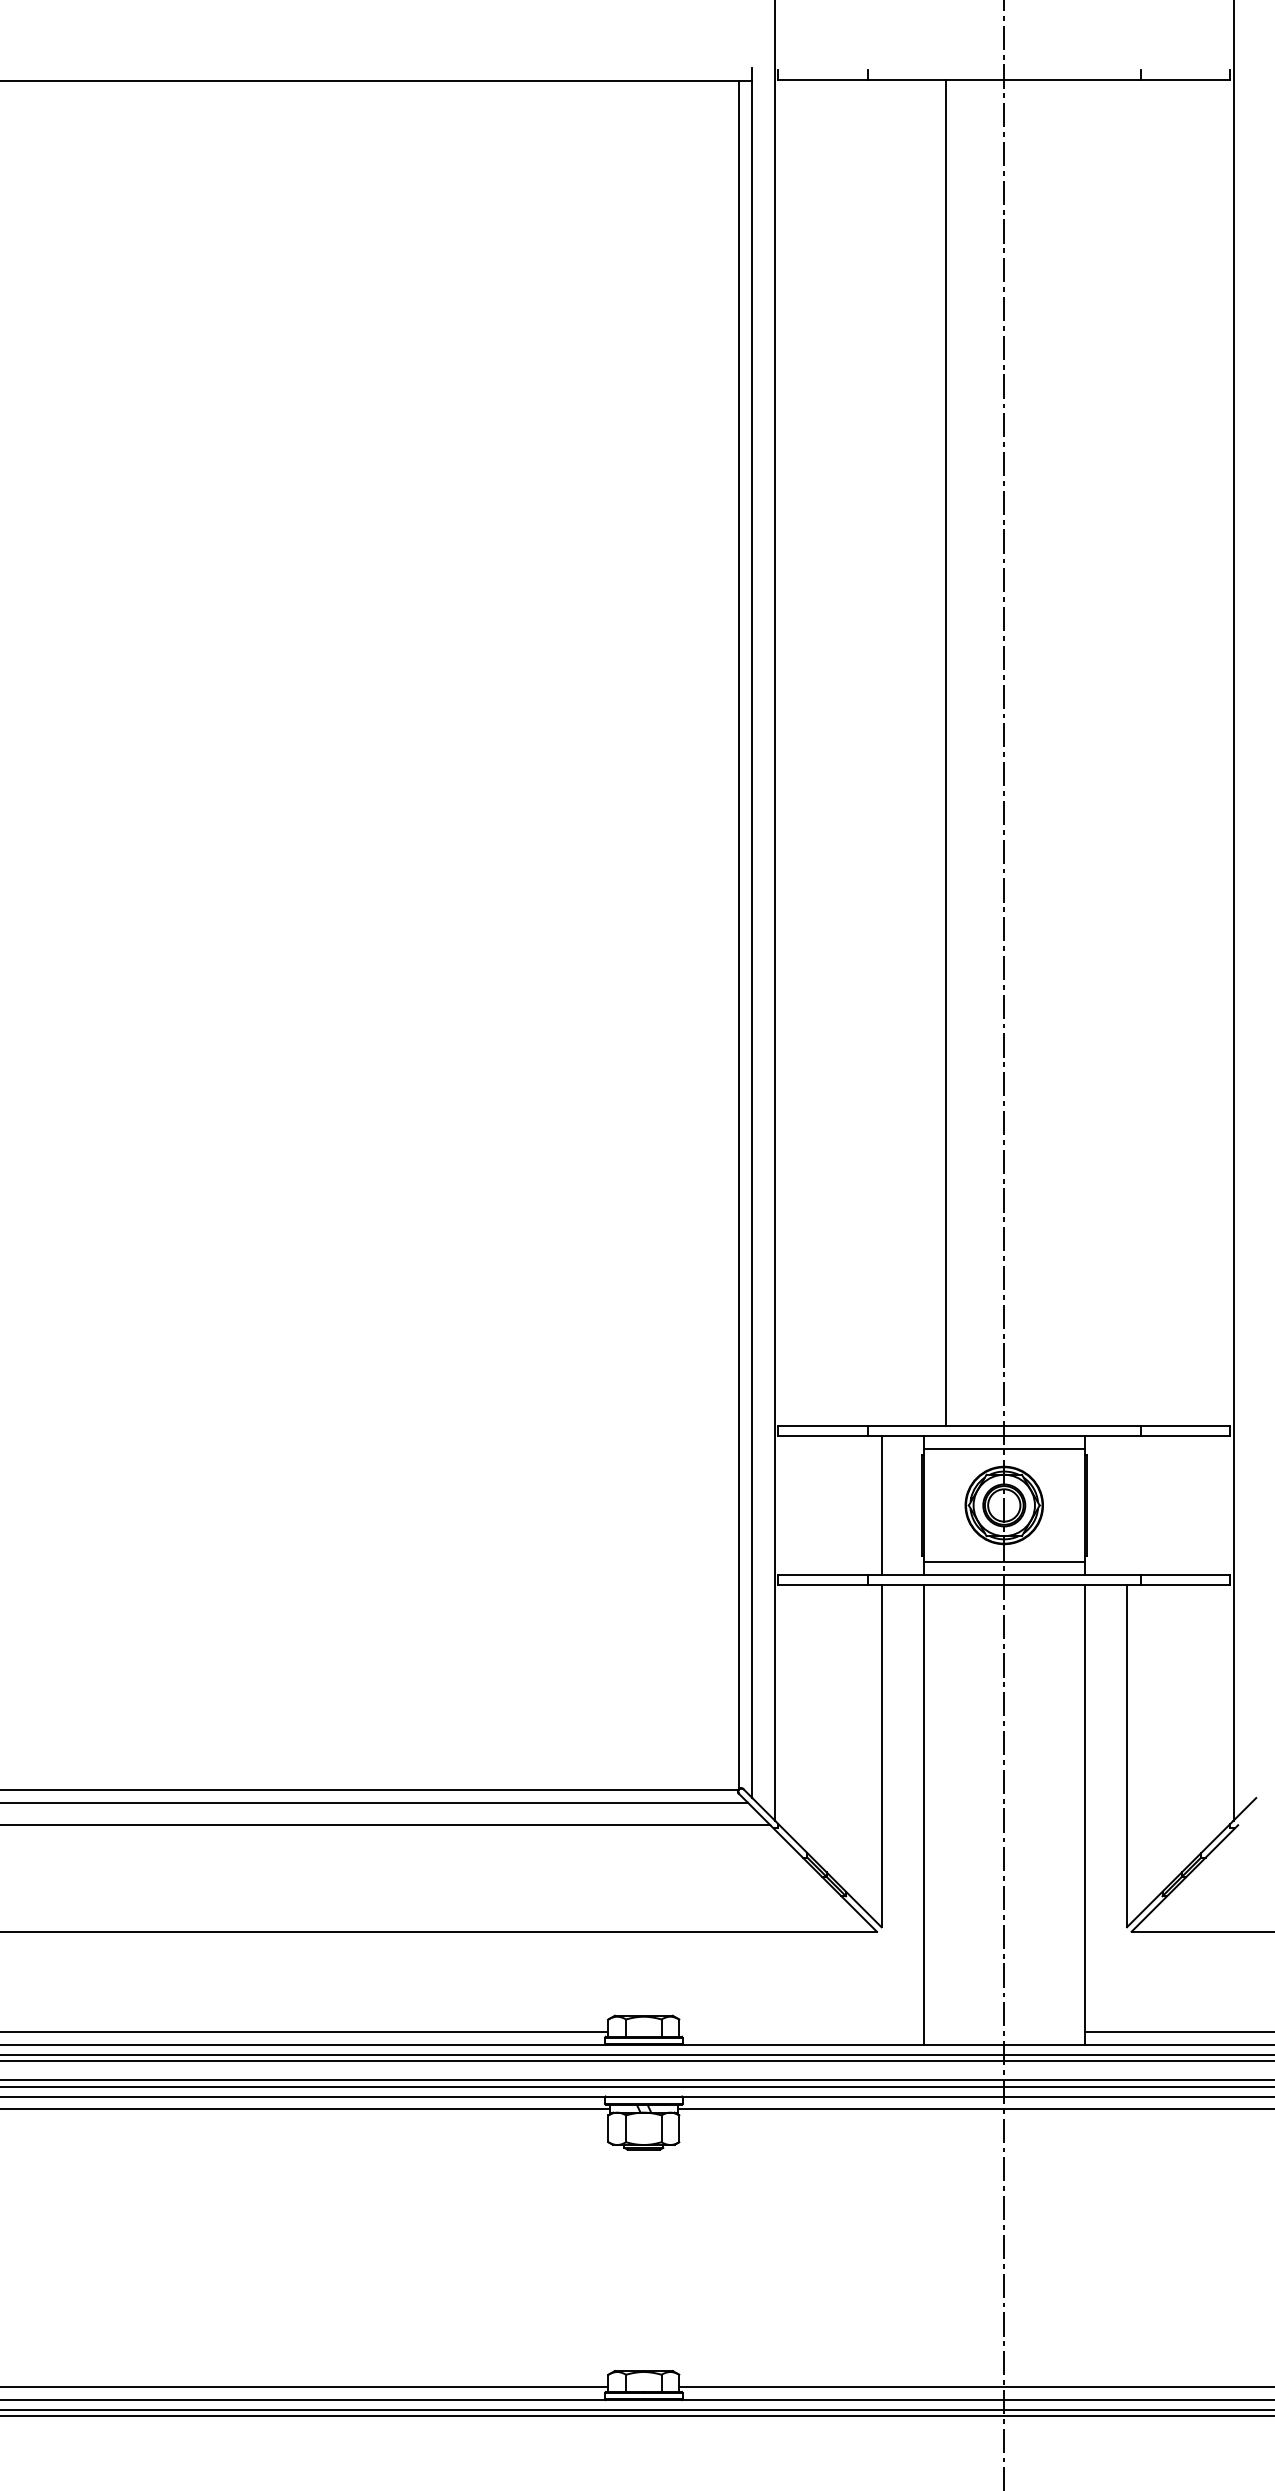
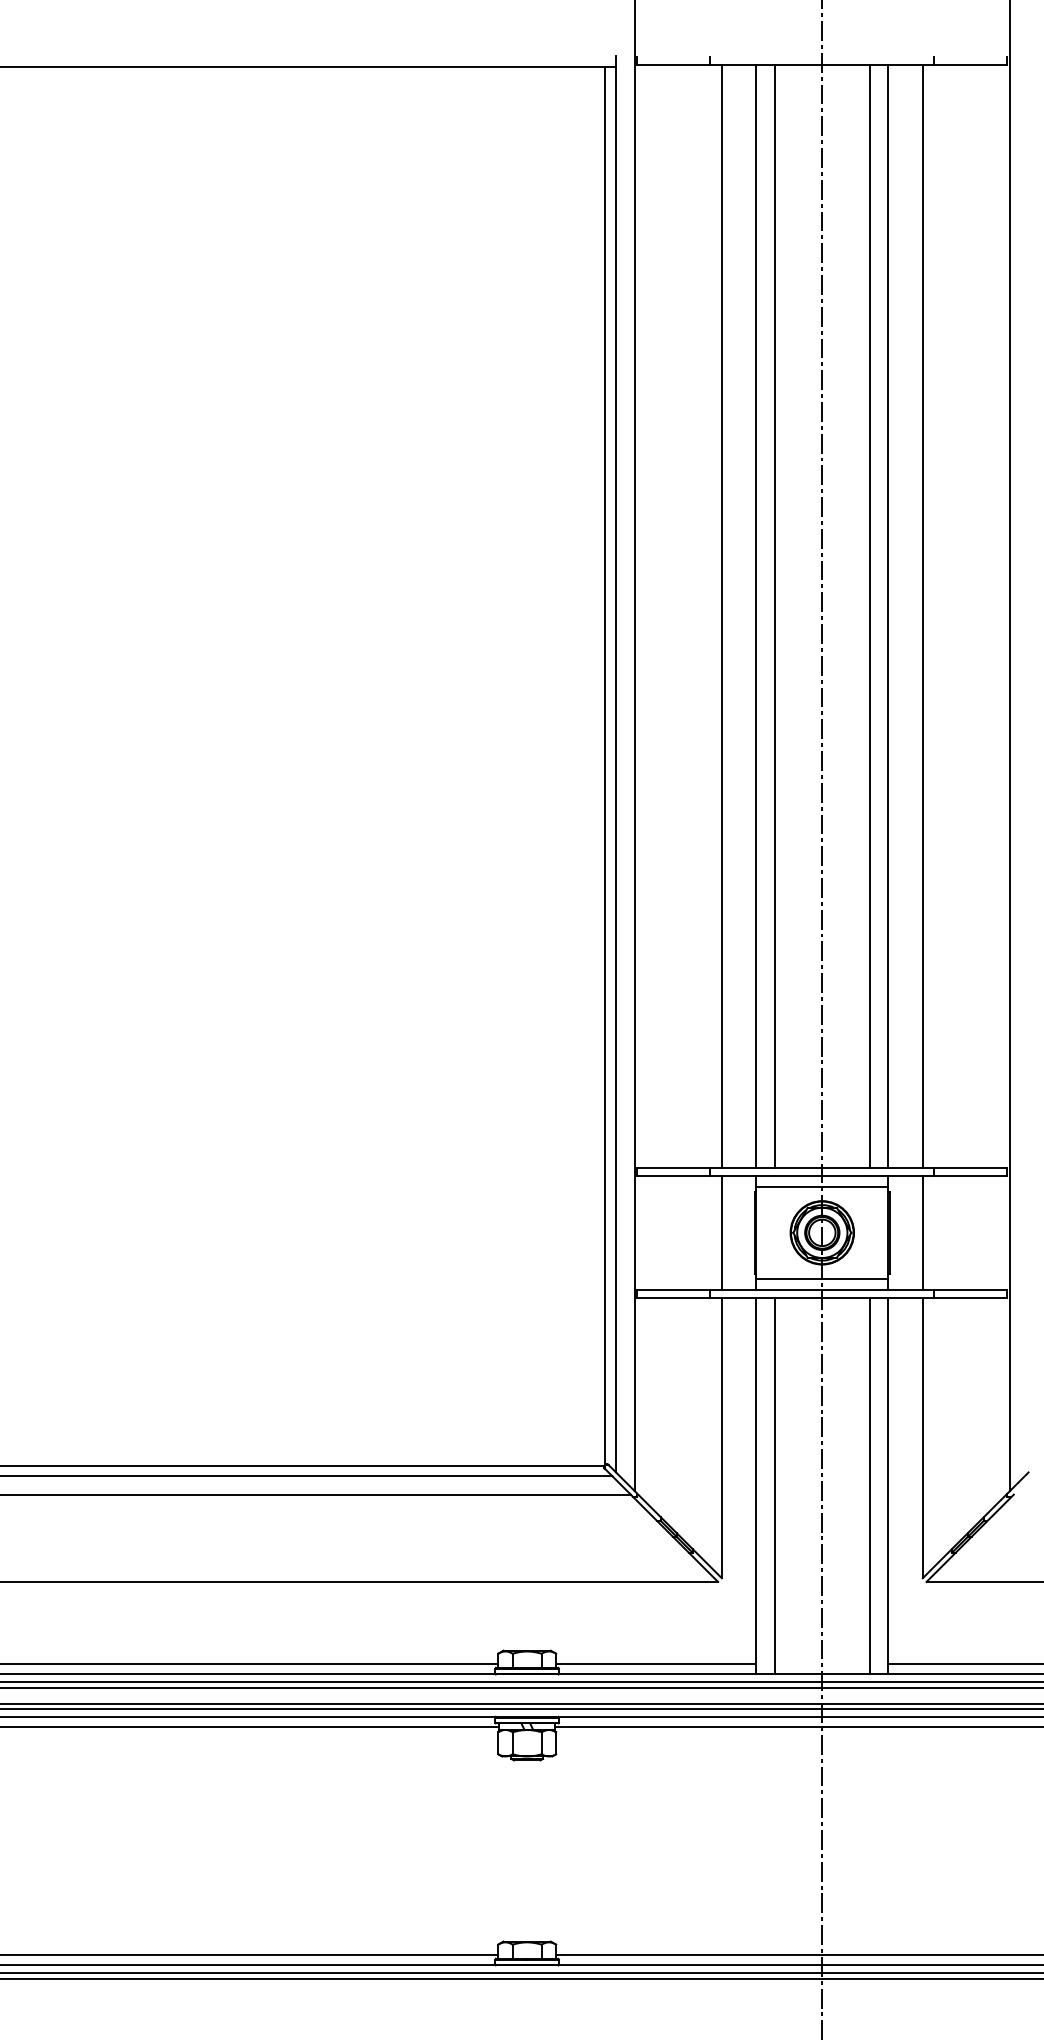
line: (881, 752) -> (721, 616), added
line: (923, 752) -> (756, 616), added
line: (1062, 752) -> (869, 616), added
line: (1085, 752) -> (888, 616), added
line: (1127, 752) -> (923, 616), added
line: (1127, 1505) -> (923, 1232), added
line: (946, 1814) -> (775, 1485), added
line: (1062, 1814) -> (869, 1485), added
line: (801, 2031) -> (656, 1663), added

